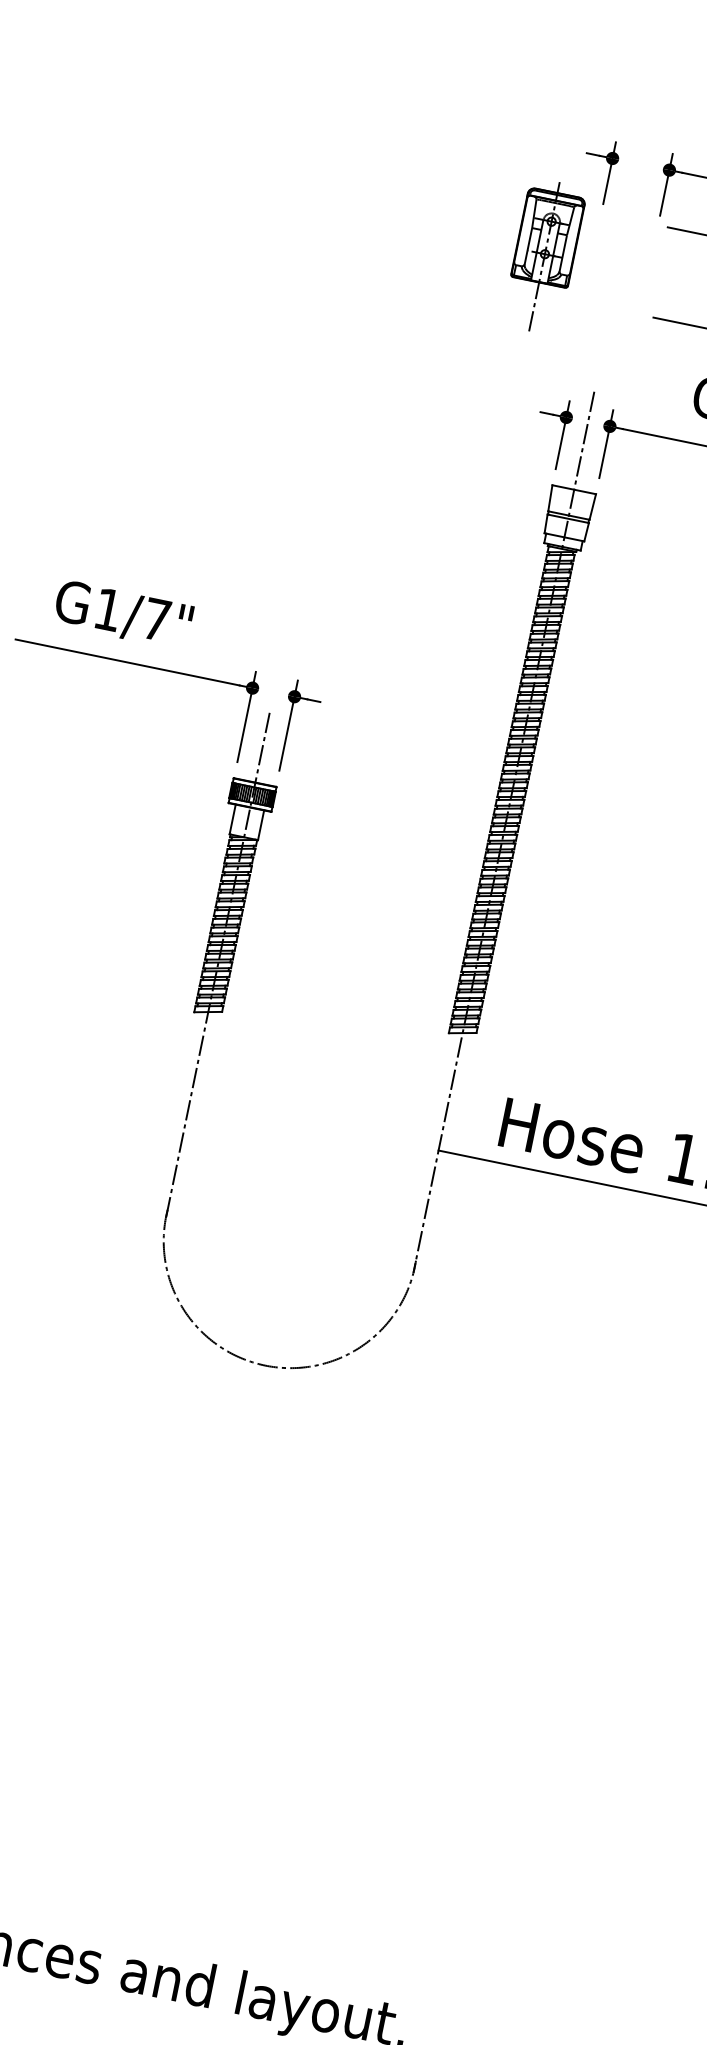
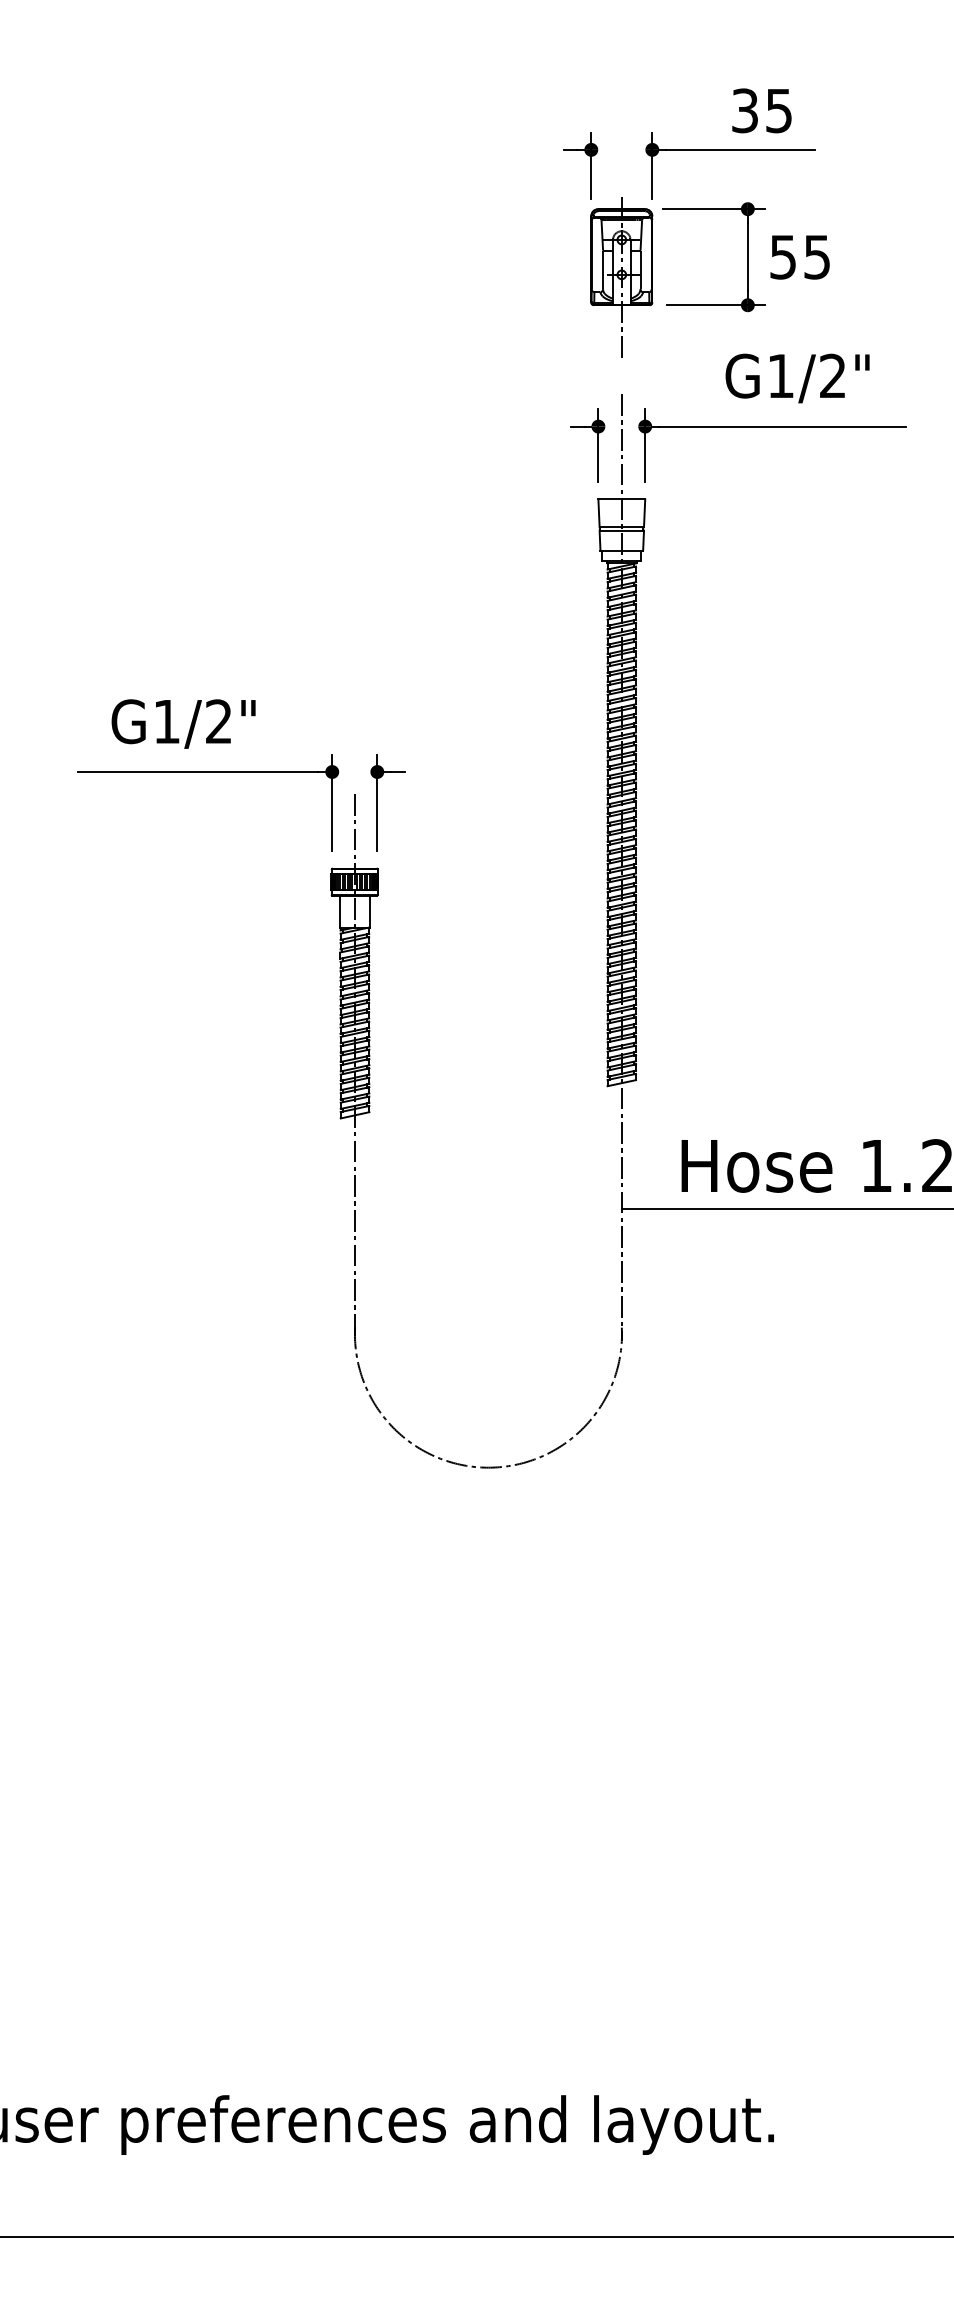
part: (544, 256) -> (621, 277), moved
text: (156, 619) -> (218, 721), G1/7" -> G1/2"

